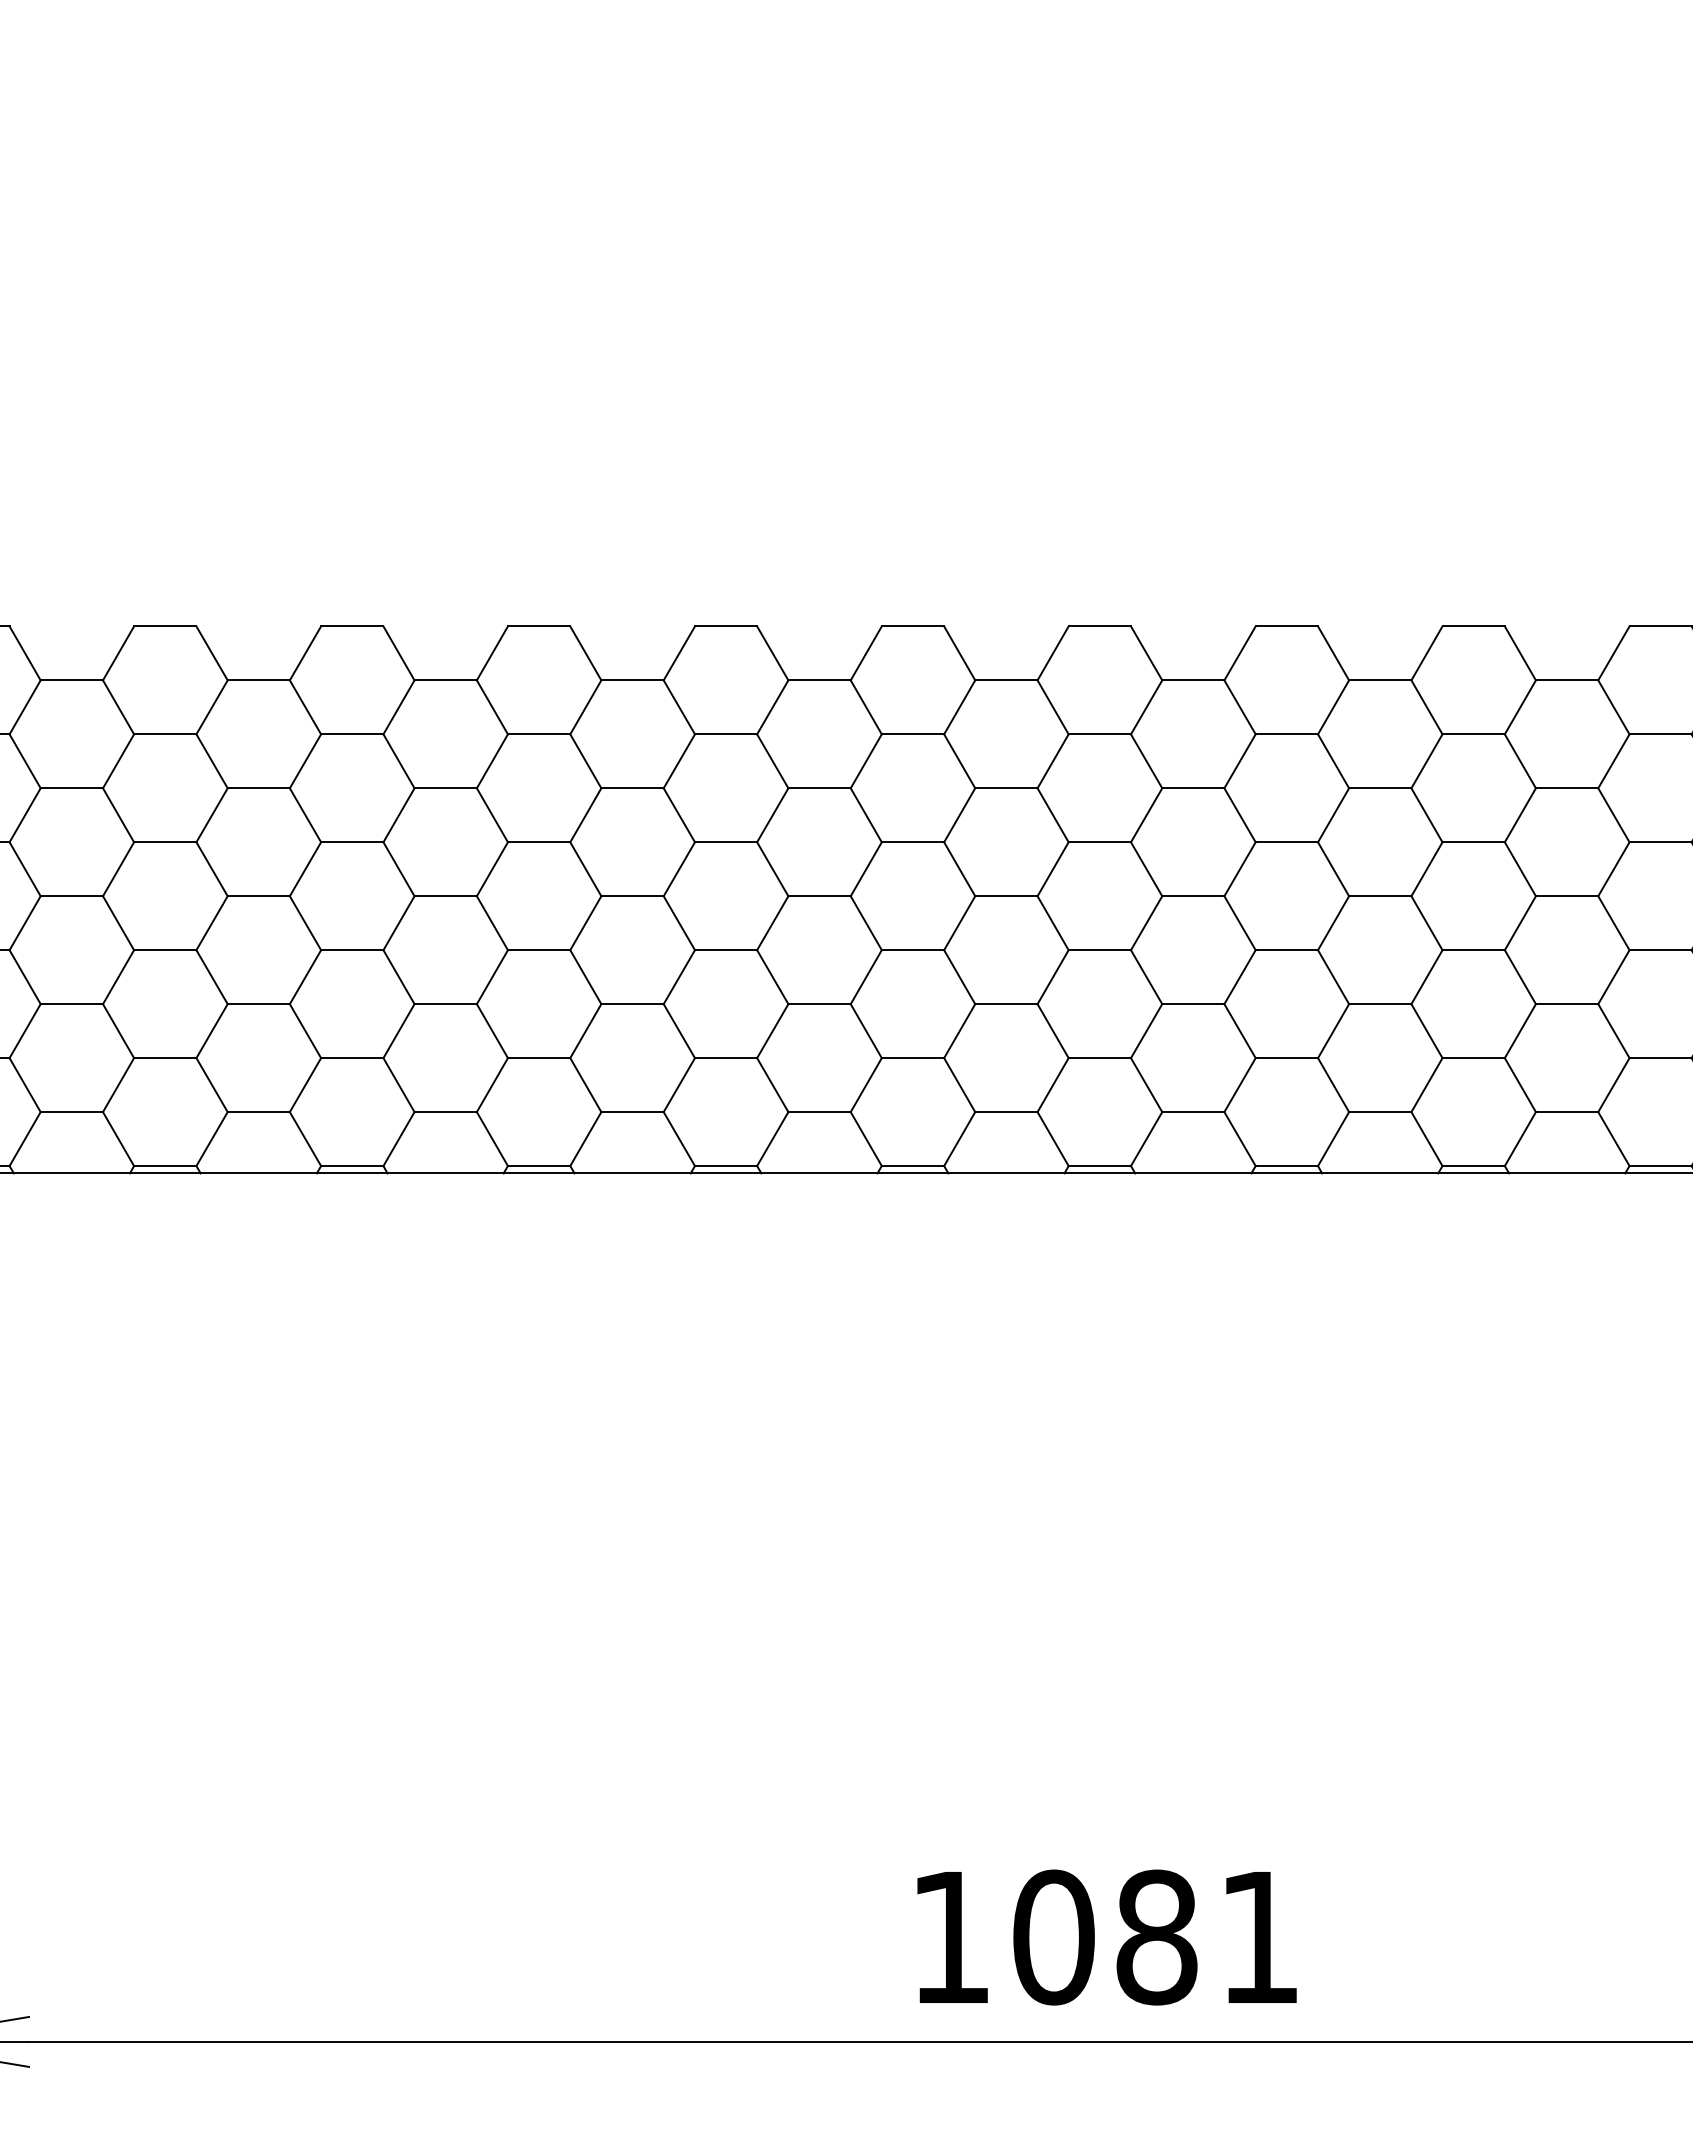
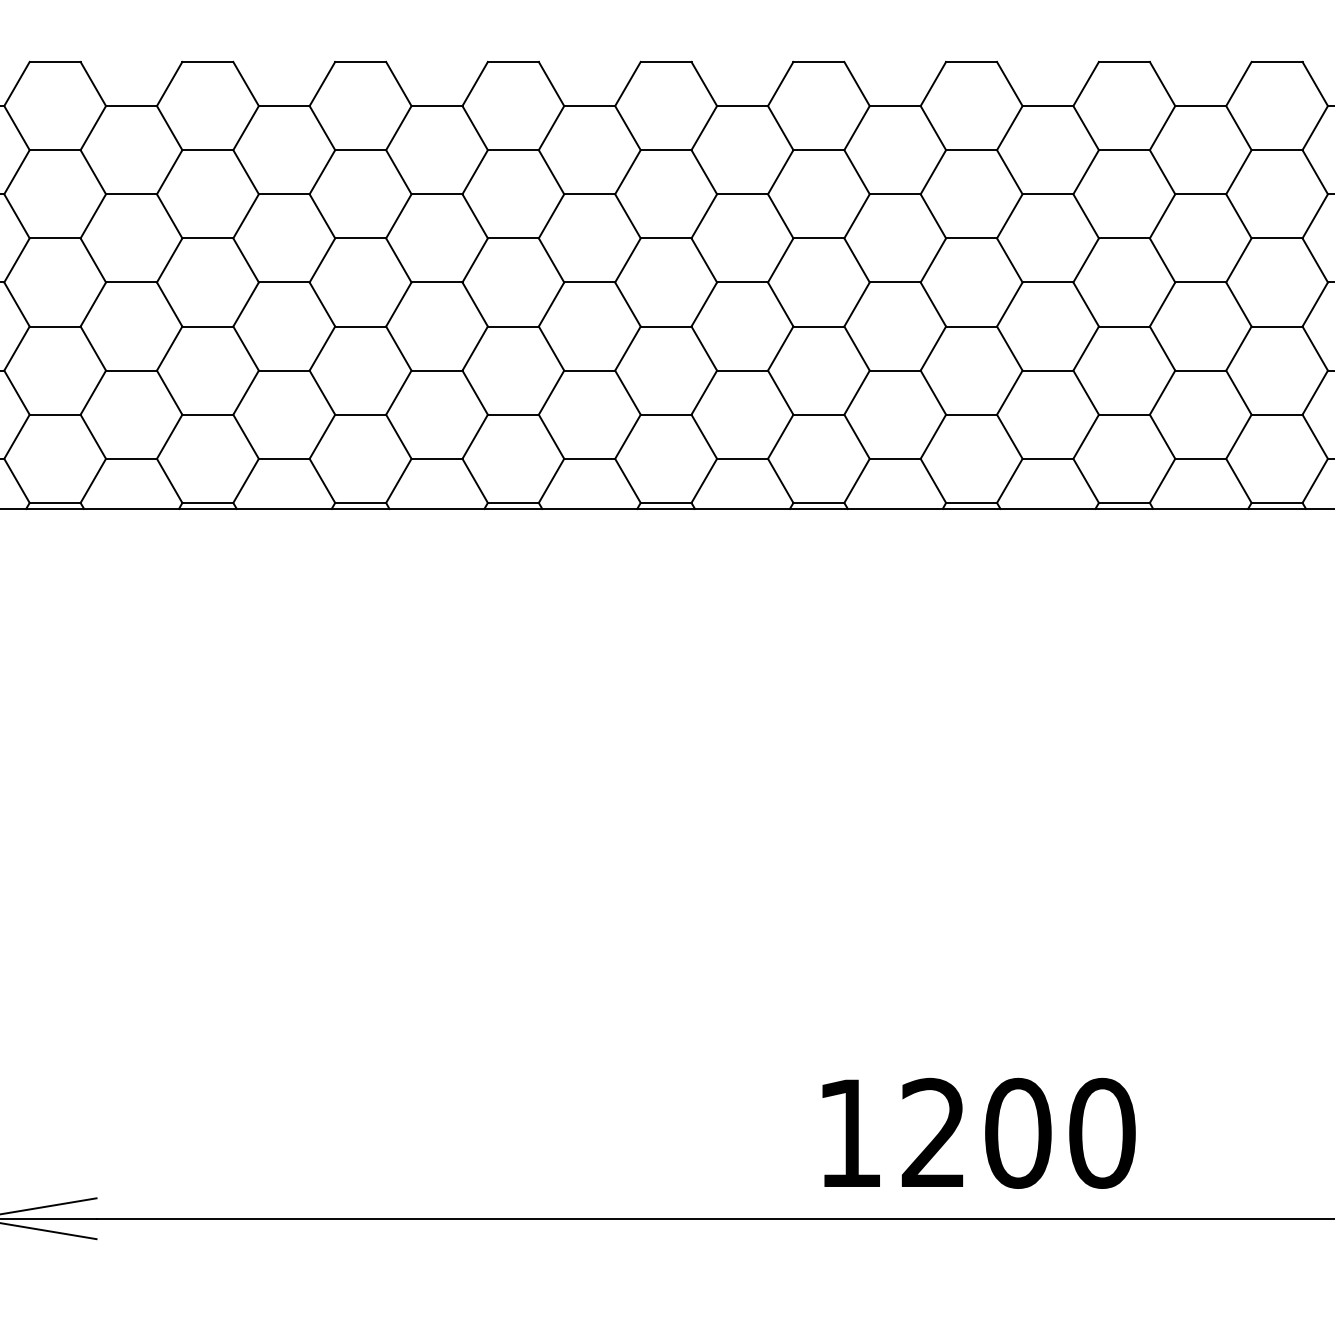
text: (1156, 1937) -> (1017, 1133), 1081 -> 1200

